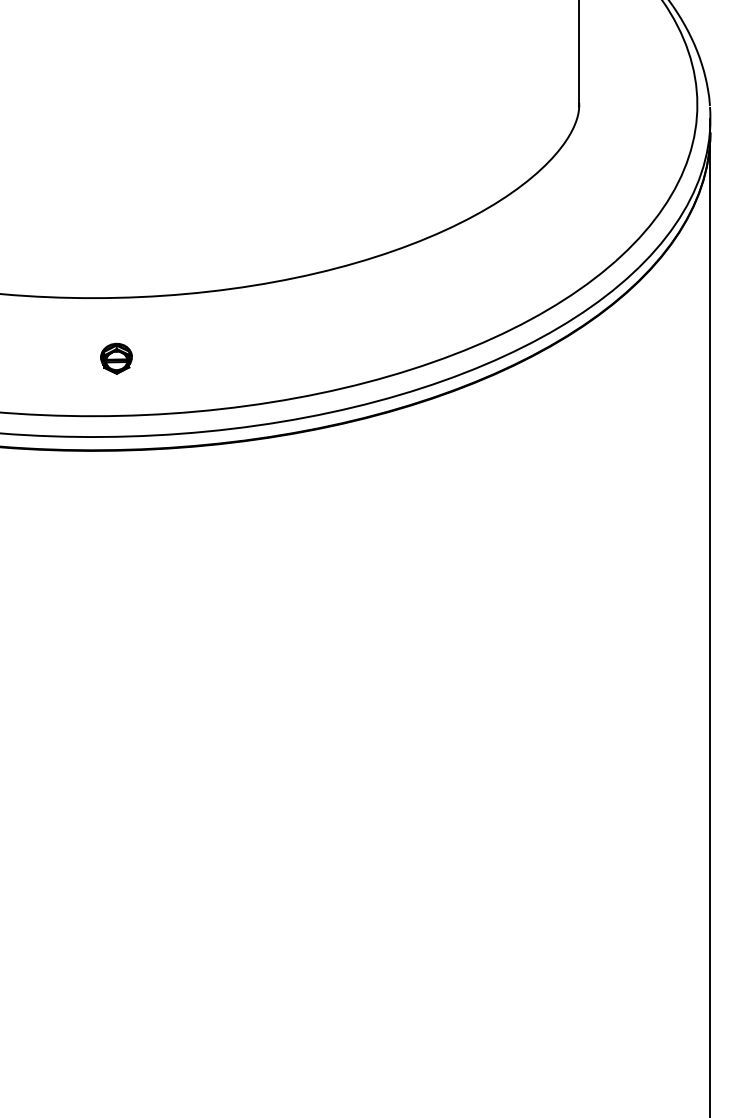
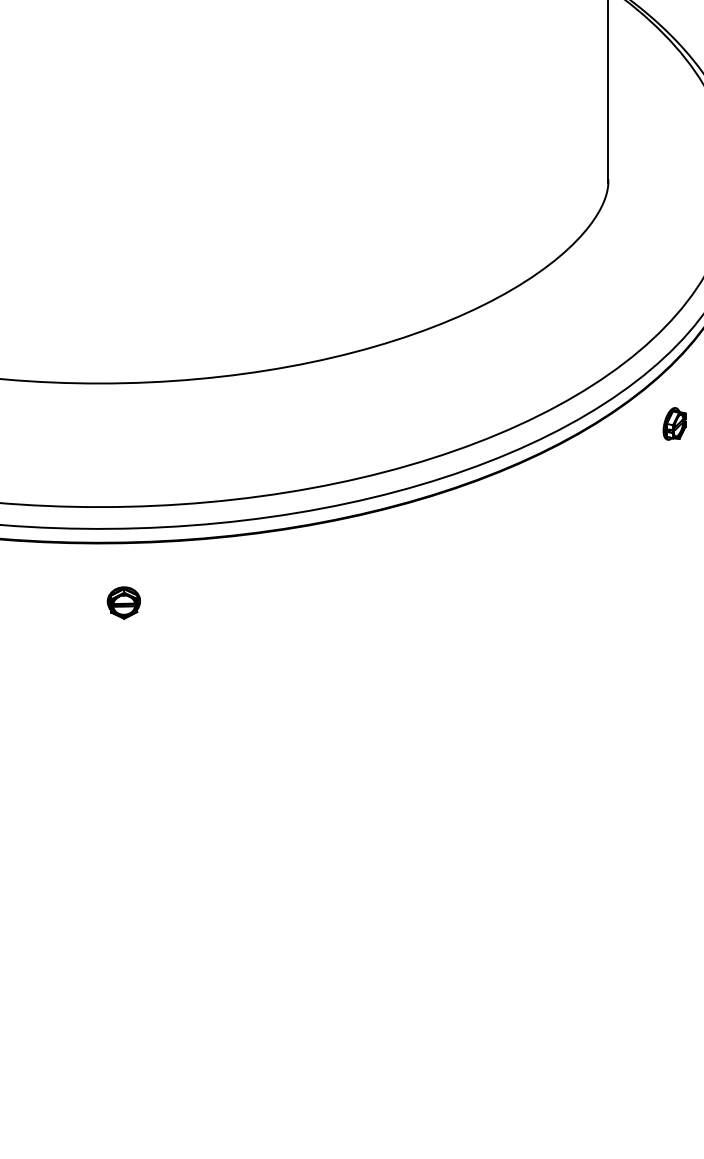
part: (642, 336) -> (674, 423), added
part: (116, 358) -> (123, 602), moved

